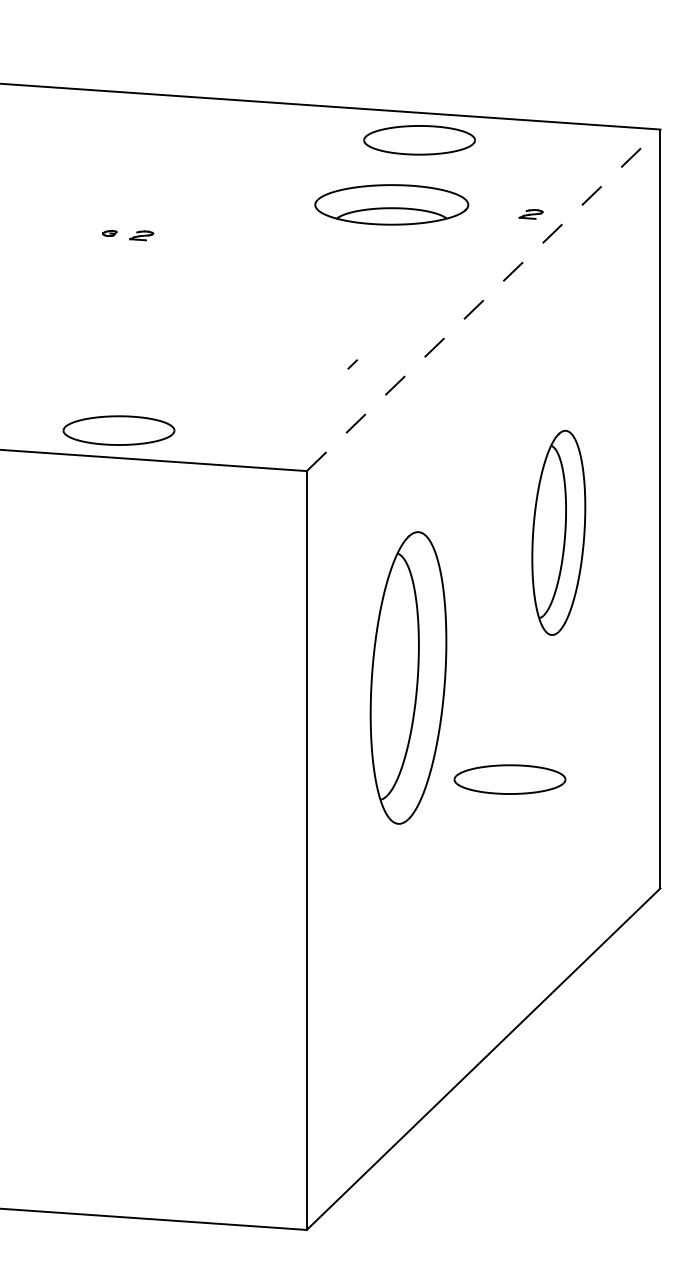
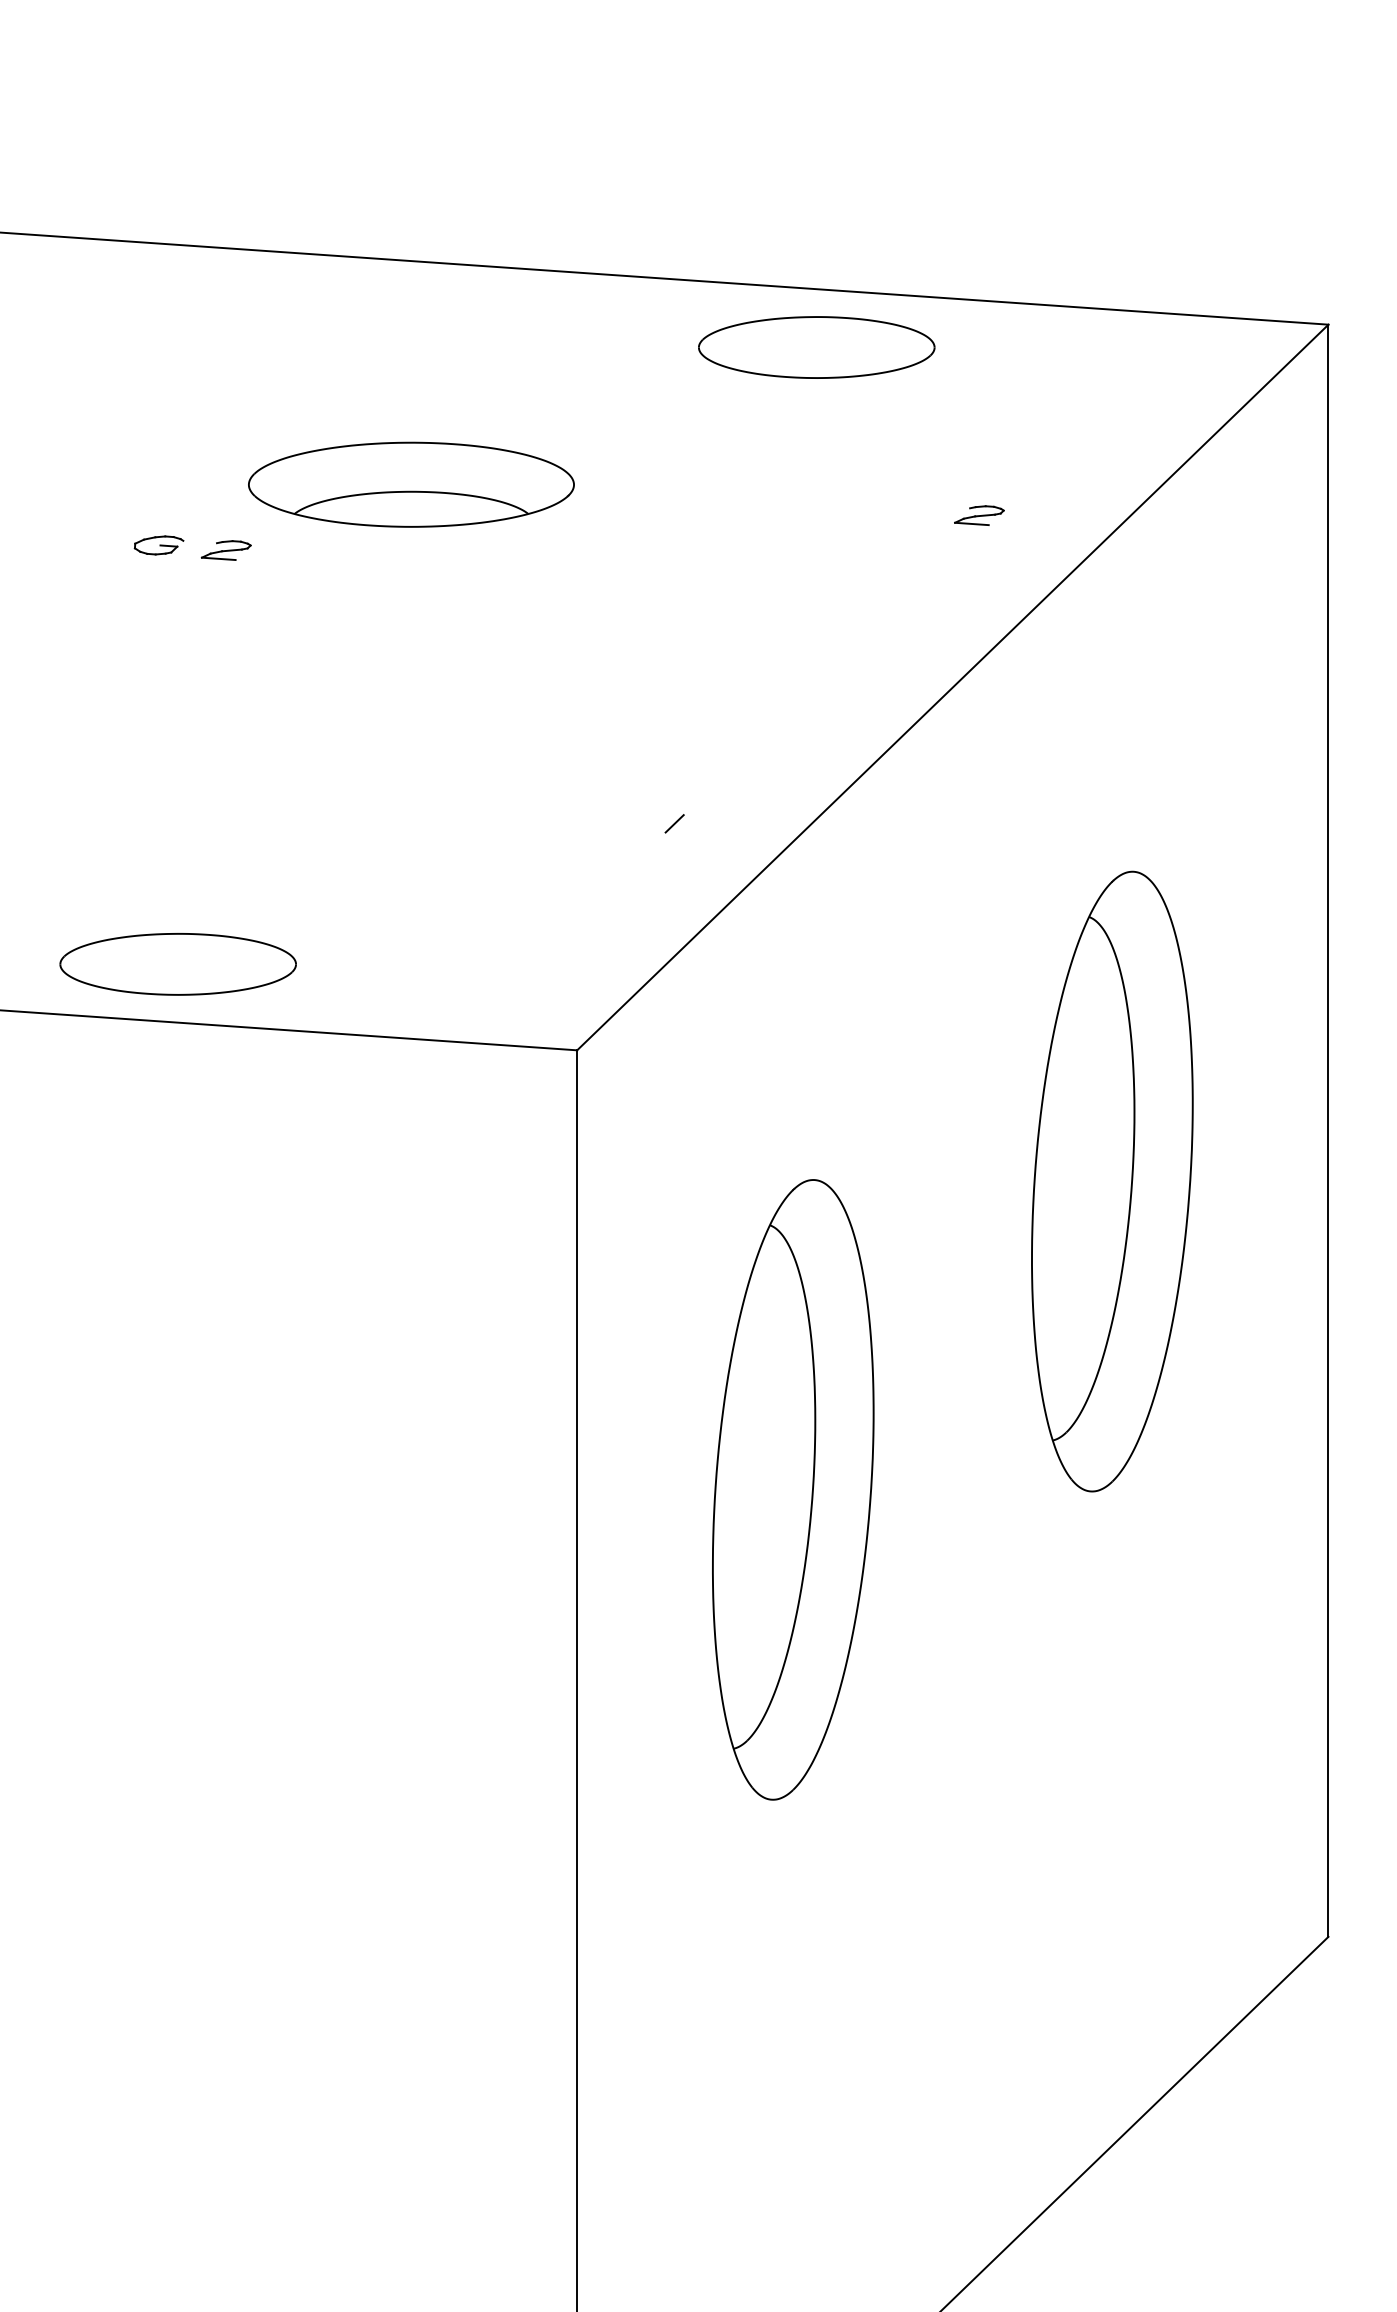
part: (391, 204) -> (410, 483), moved
part: (530, 214) -> (978, 515), moved
part: (109, 233) -> (157, 545), size x1.67
line: (483, 300) -> (952, 687), dashed -> solid
part: (558, 532) -> (1111, 1180), size x1.43
part: (509, 779) -> (1007, 1705), removed

